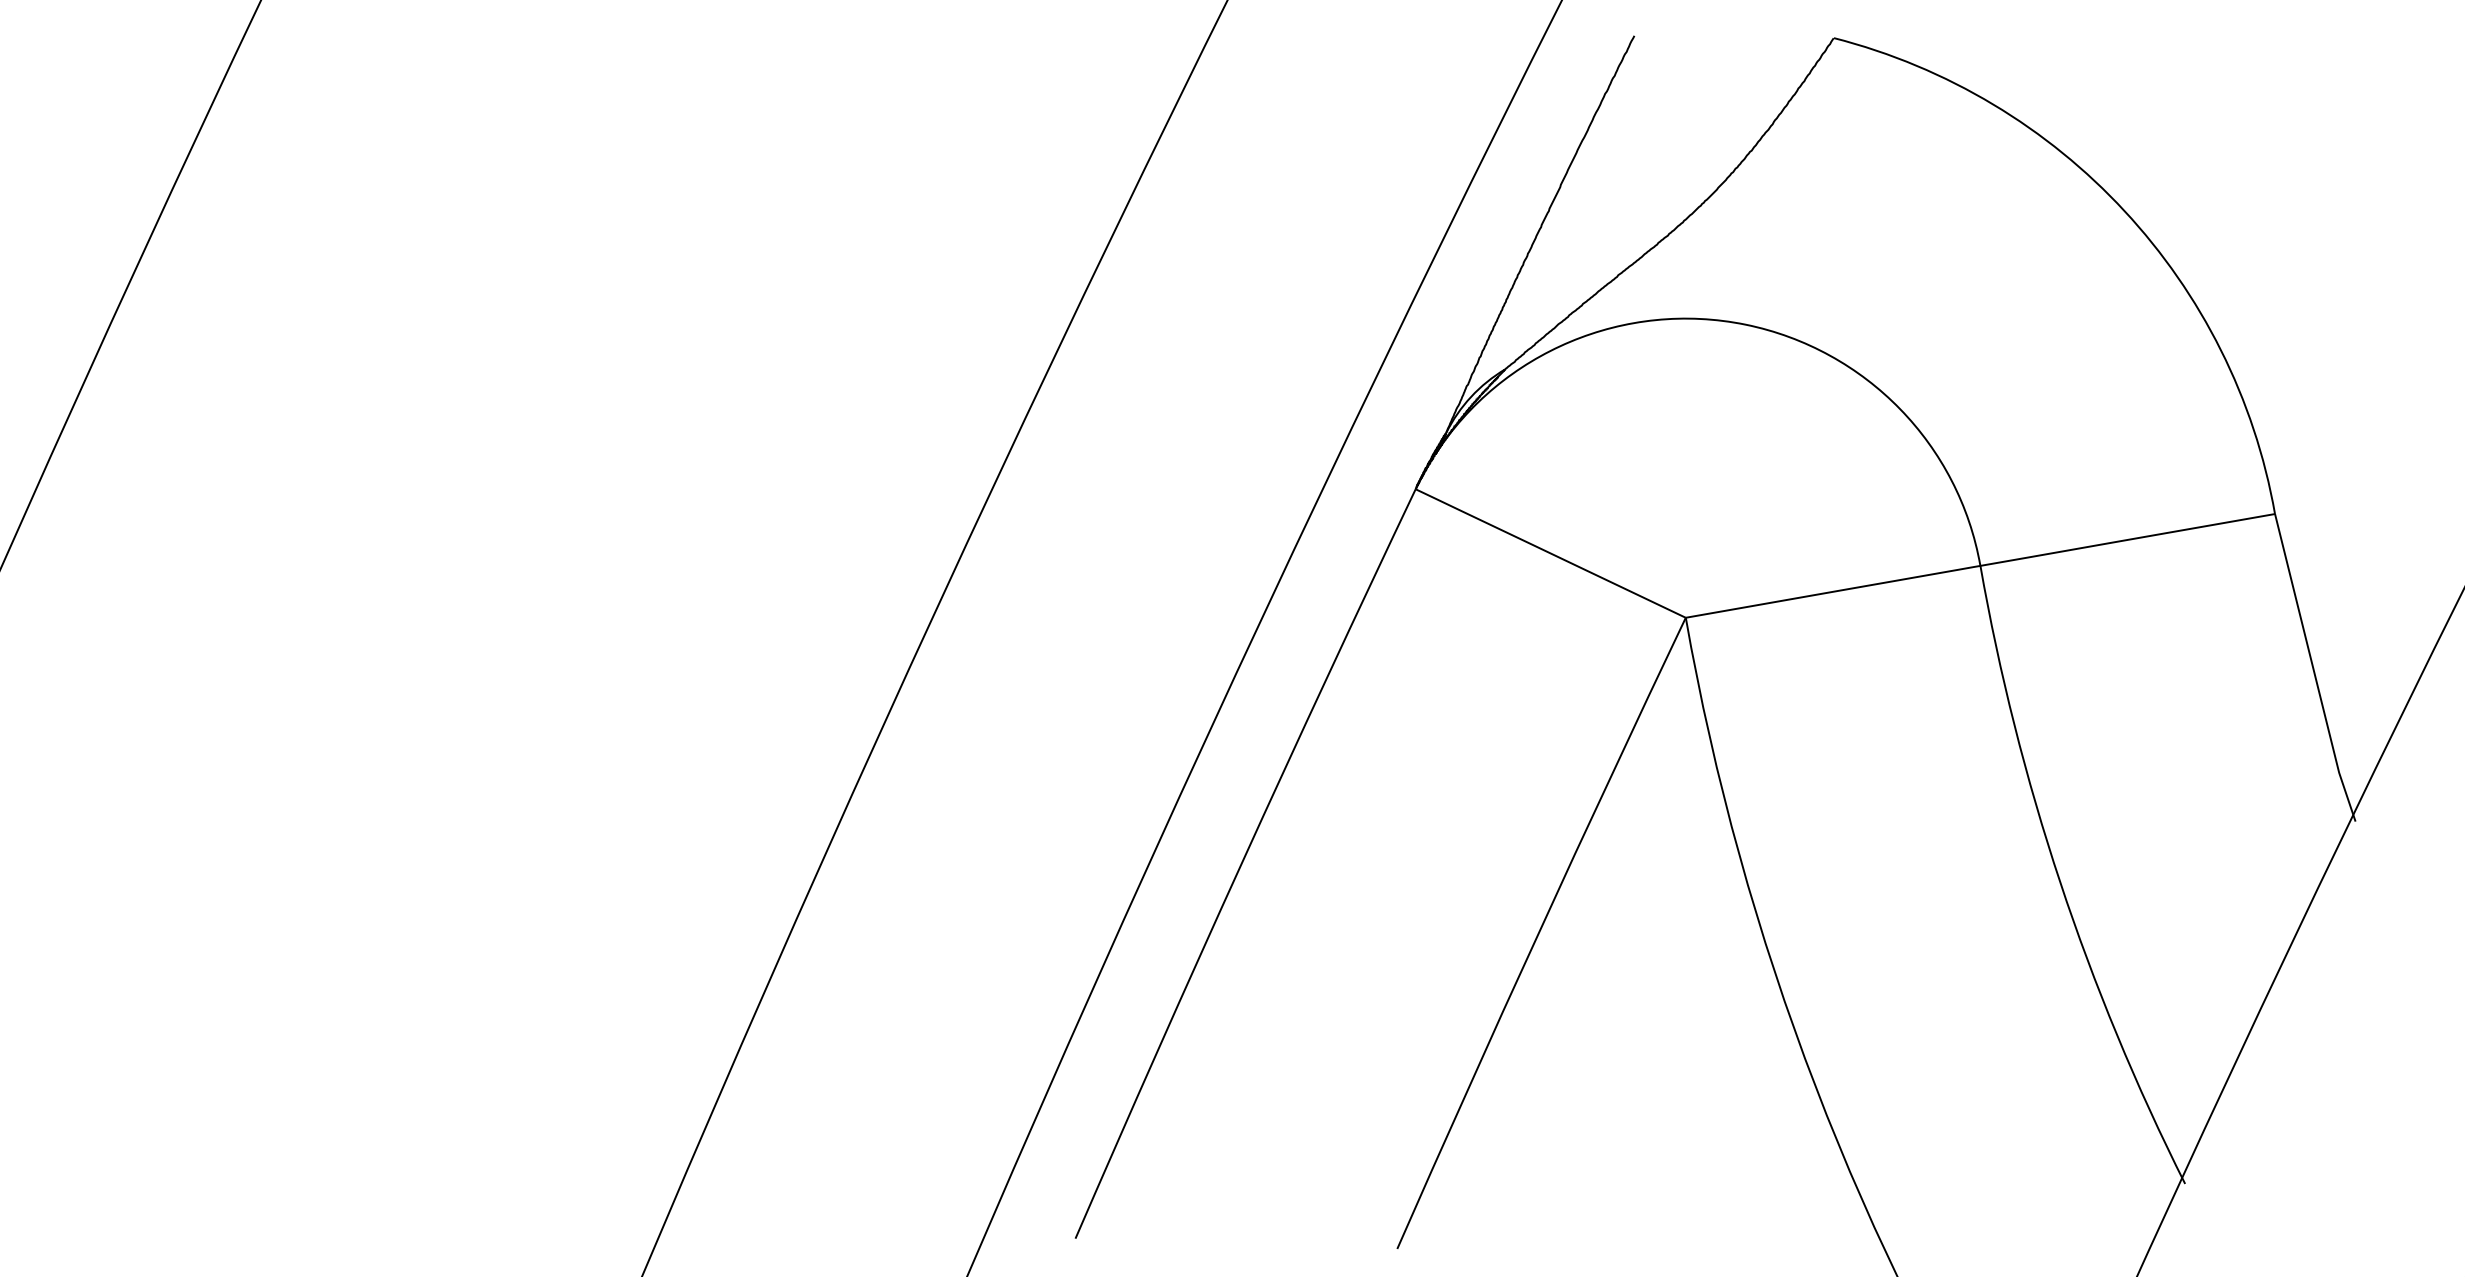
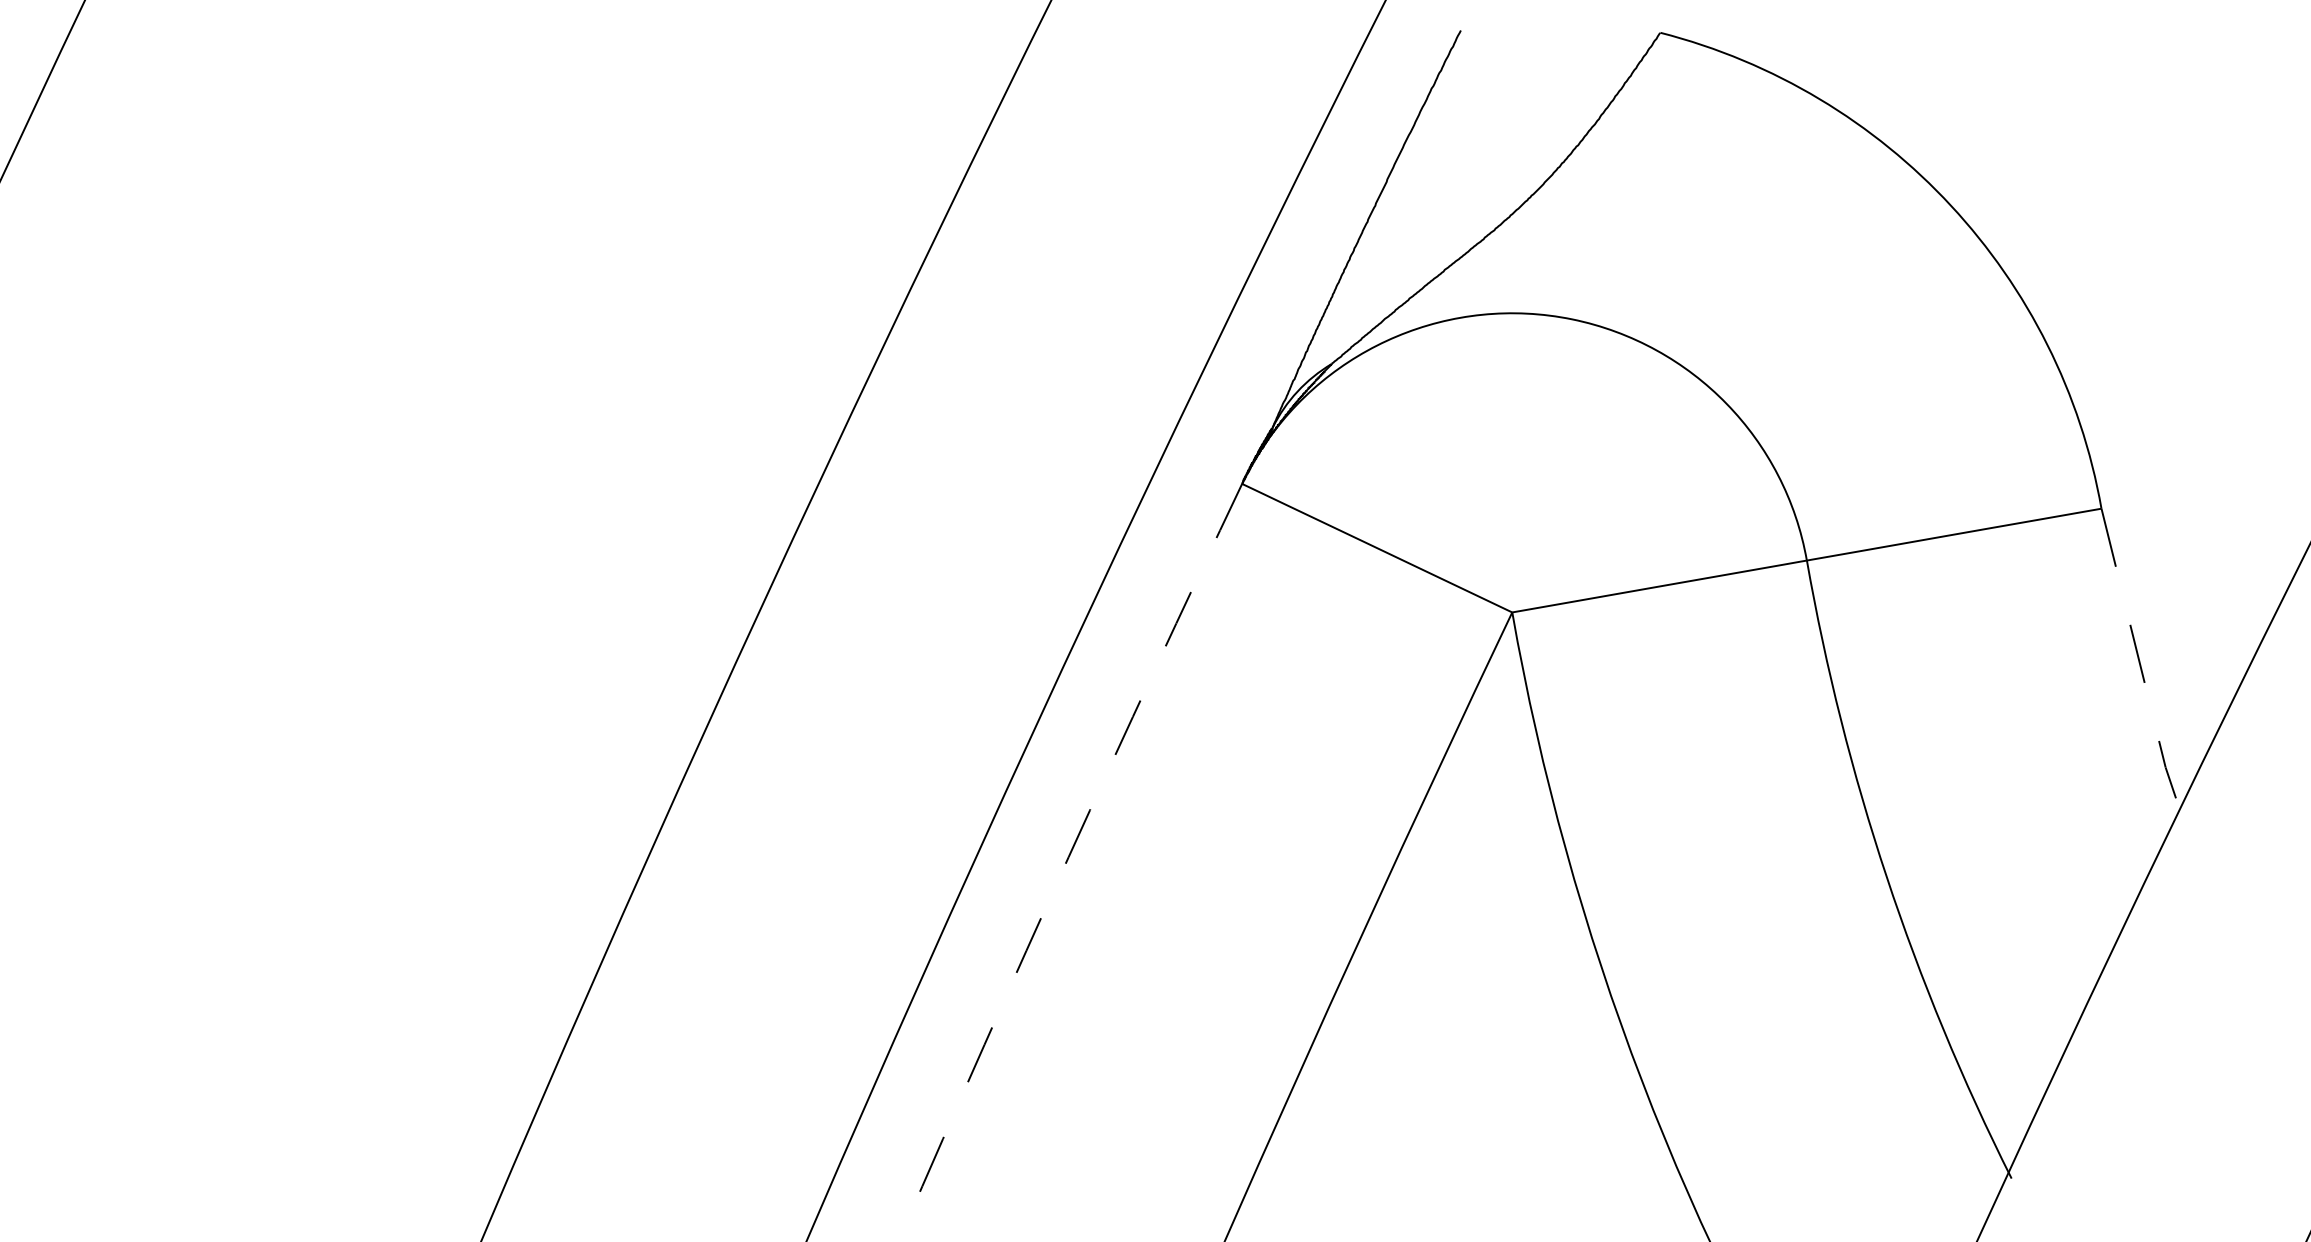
line: (2313, 669) -> (2139, 664), solid -> dashed
arc: (1242, 862) -> (1068, 857), solid -> dashed

